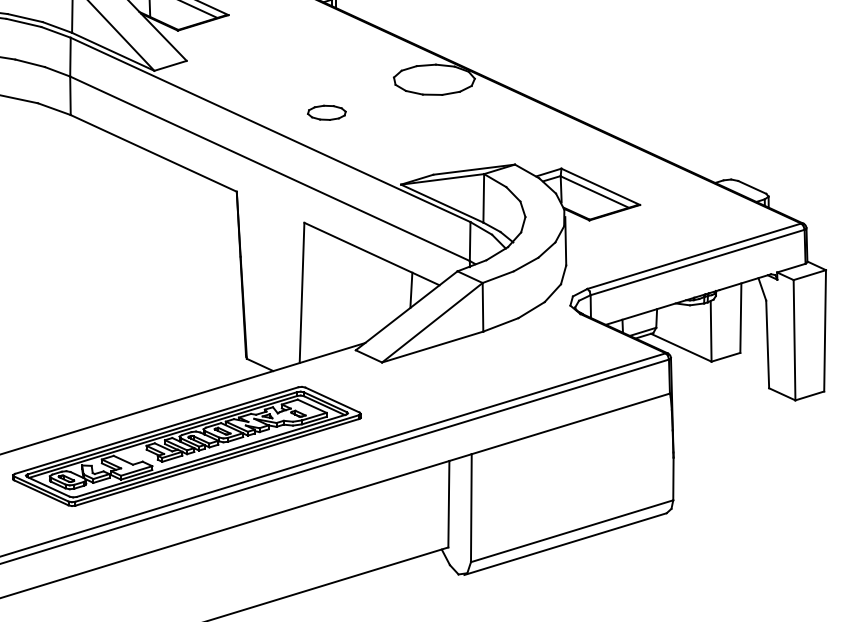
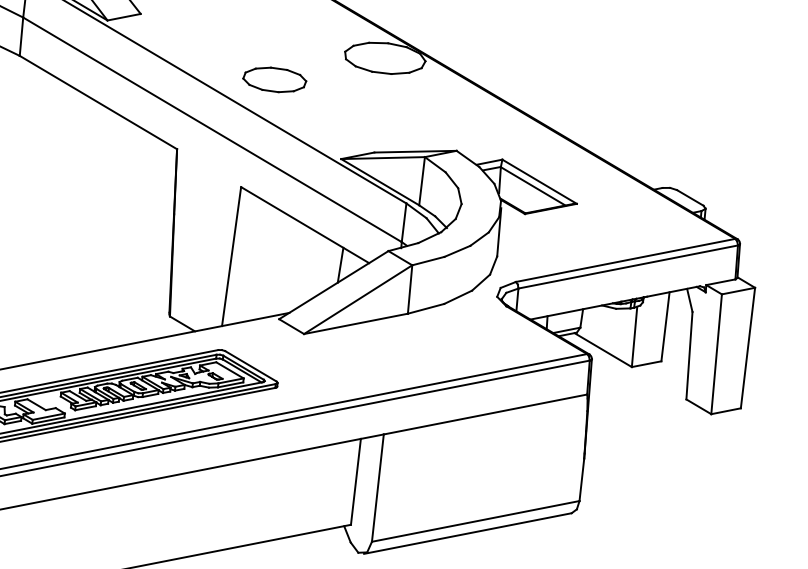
part: (326, 112) -> (274, 79), size x1.67

